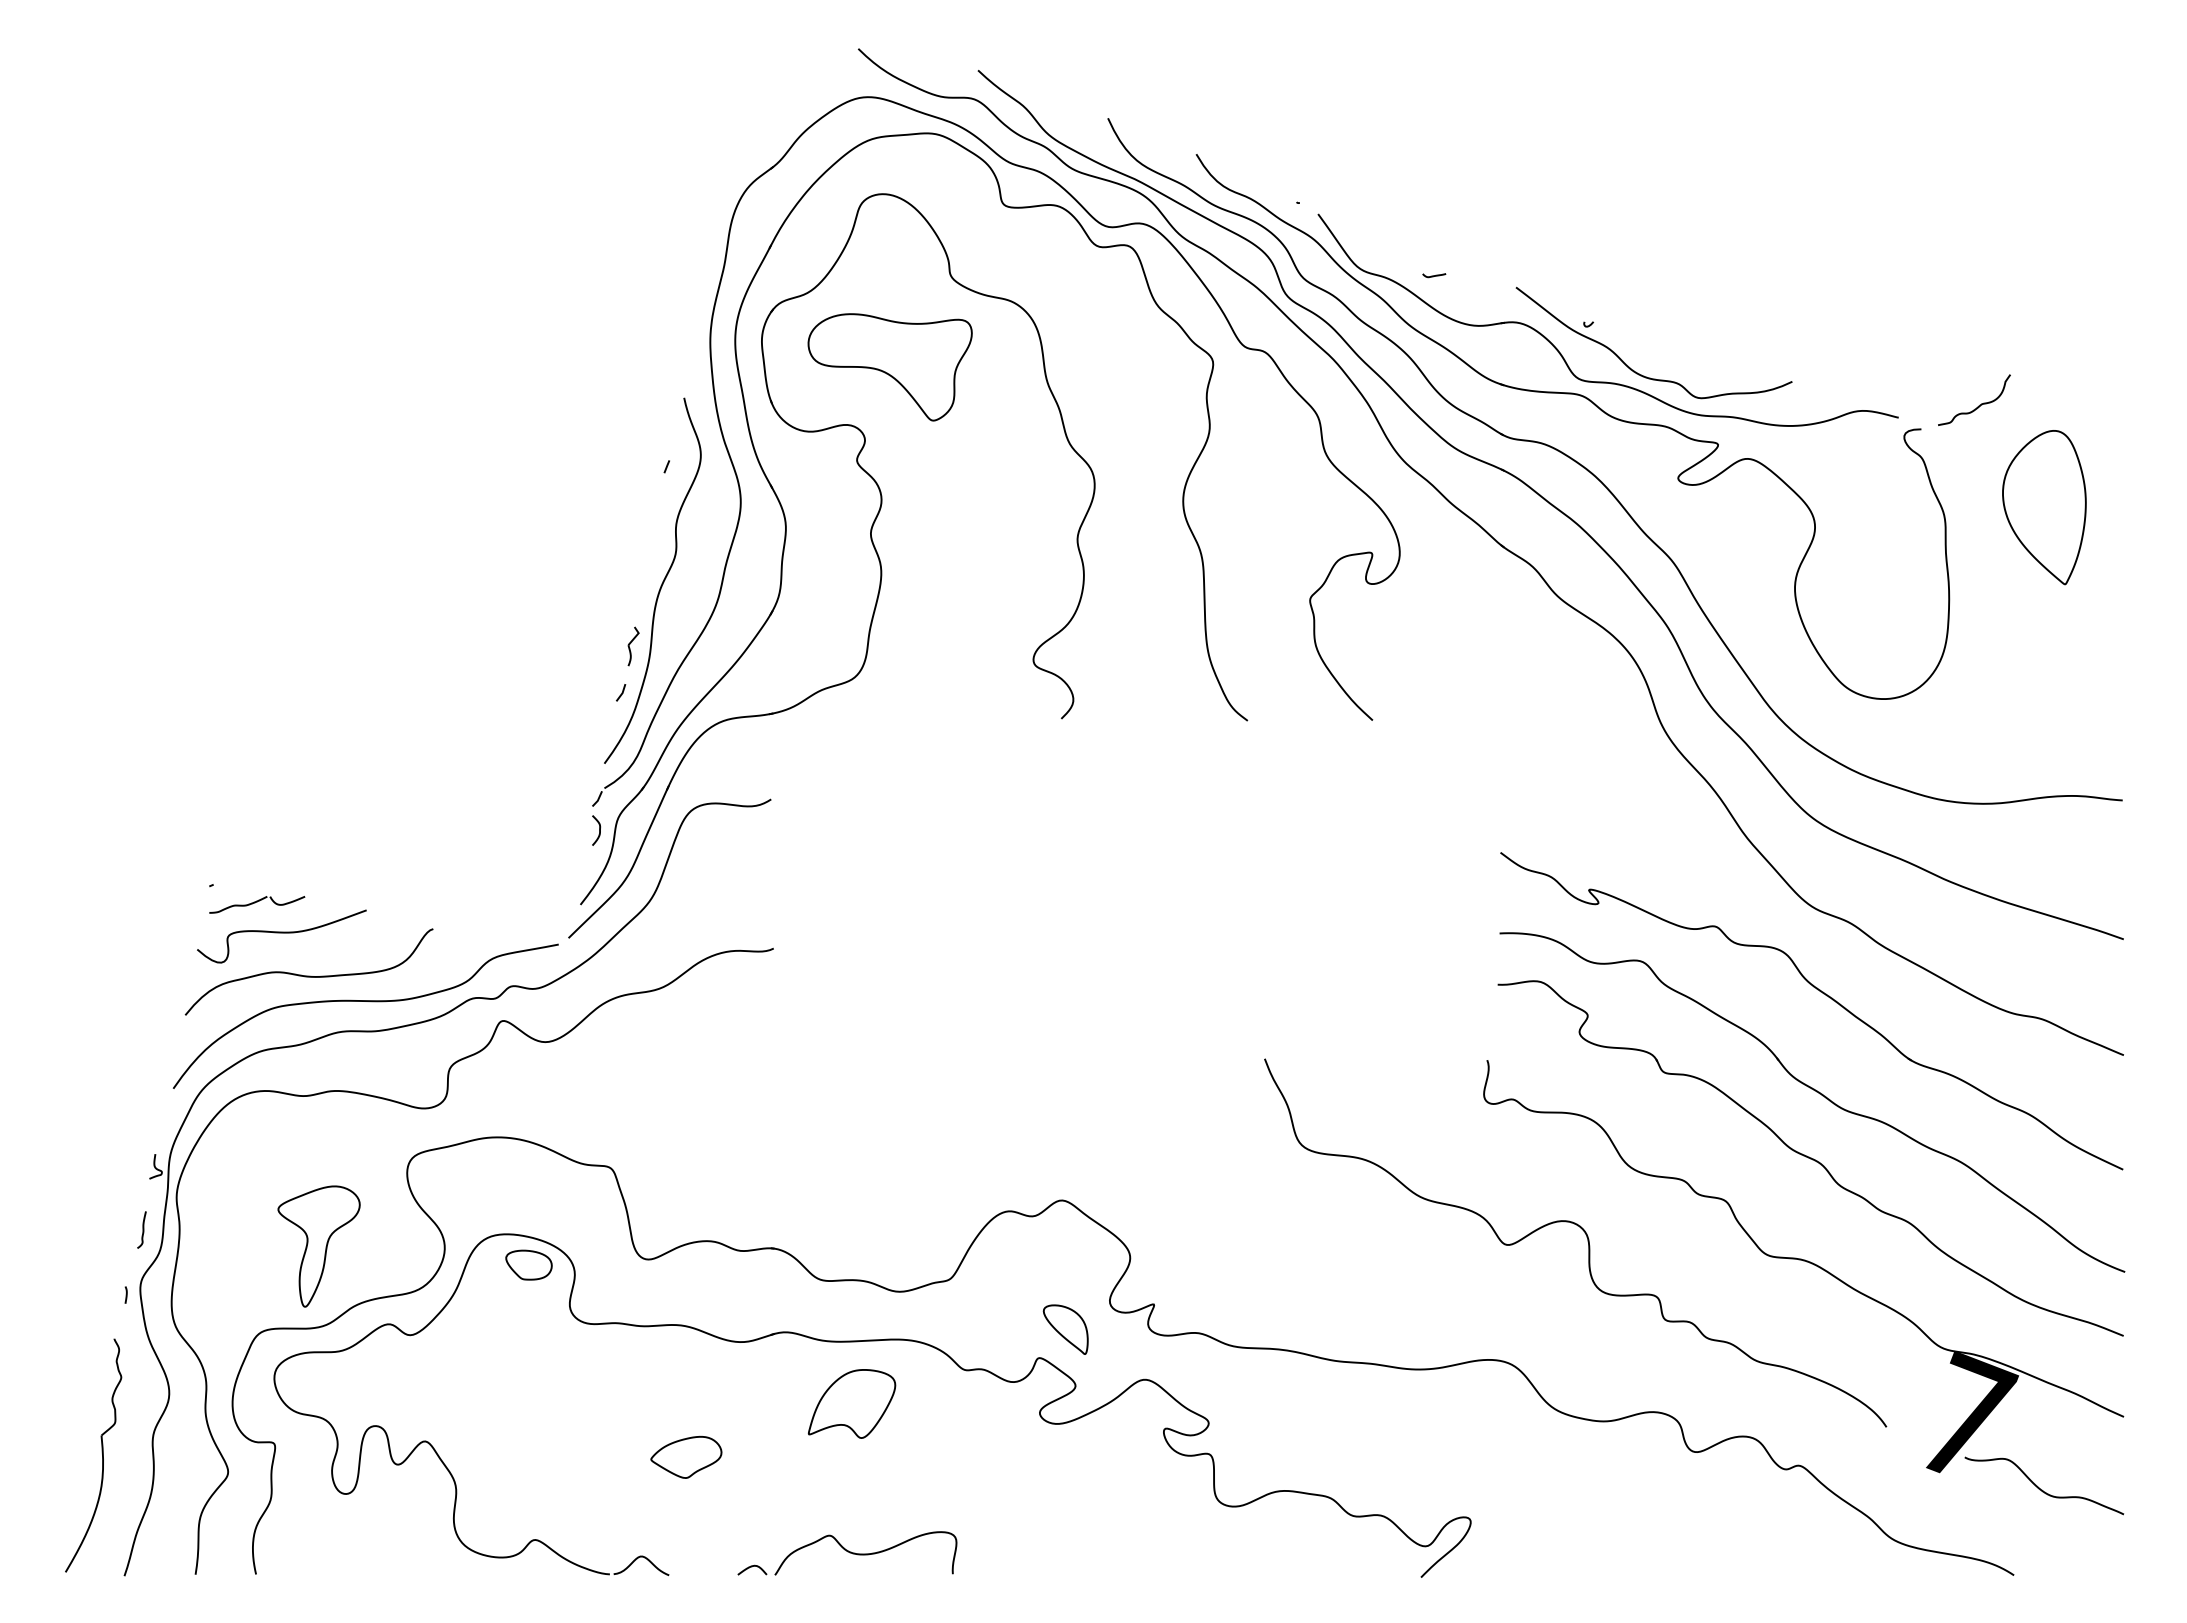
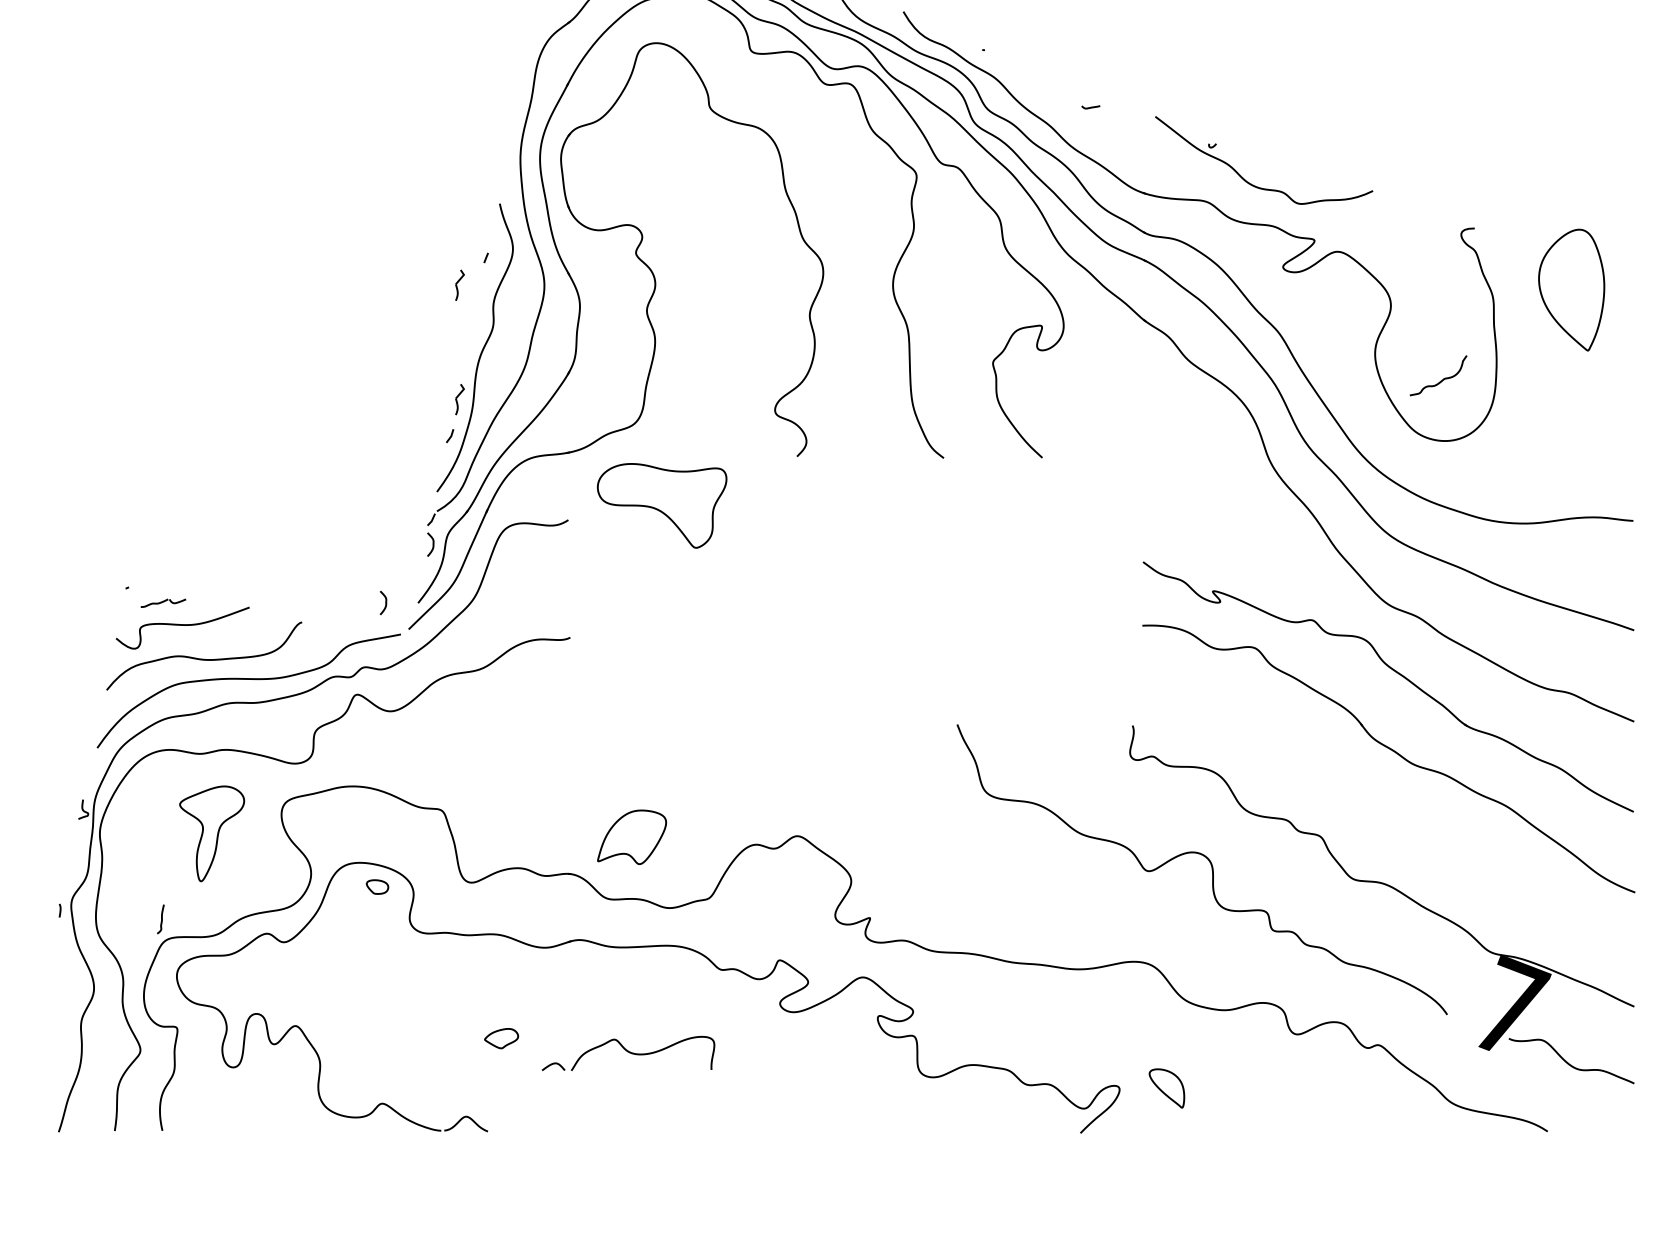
part: (1561, 353) -> (1191, 168), removed
part: (889, 367) -> (661, 505), moved
curve: (1978, 405) -> (1441, 379), moved
part: (633, 501) -> (459, 285), added
part: (257, 904) -> (163, 602), size x0.6
curve: (539, 904) -> (385, 602), added
part: (1810, 1158) -> (1387, 803), removed
curve: (142, 1229) -> (161, 918), moved
part: (318, 1246) -> (211, 833), moved
part: (528, 1264) -> (377, 886), size x0.6
part: (1065, 1329) -> (1166, 1088), moved
part: (851, 1403) -> (631, 836), moved
part: (101, 1452) -> (40, 1034), removed
part: (686, 1457) -> (501, 1038), size x0.6
part: (847, 1553) -> (628, 1053), moved

